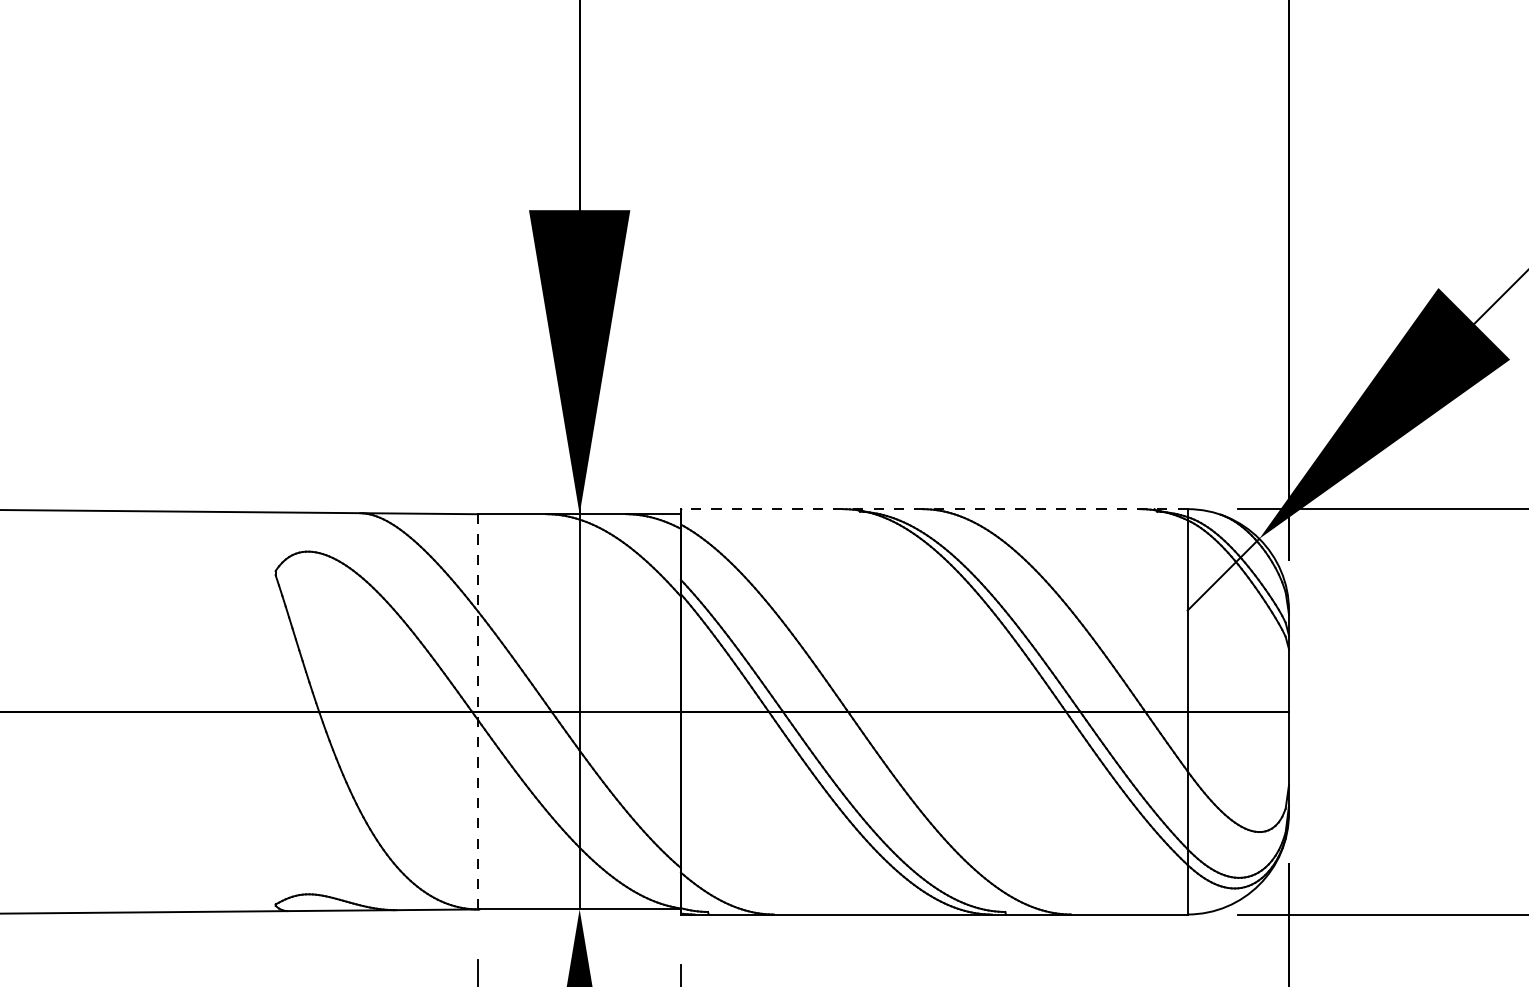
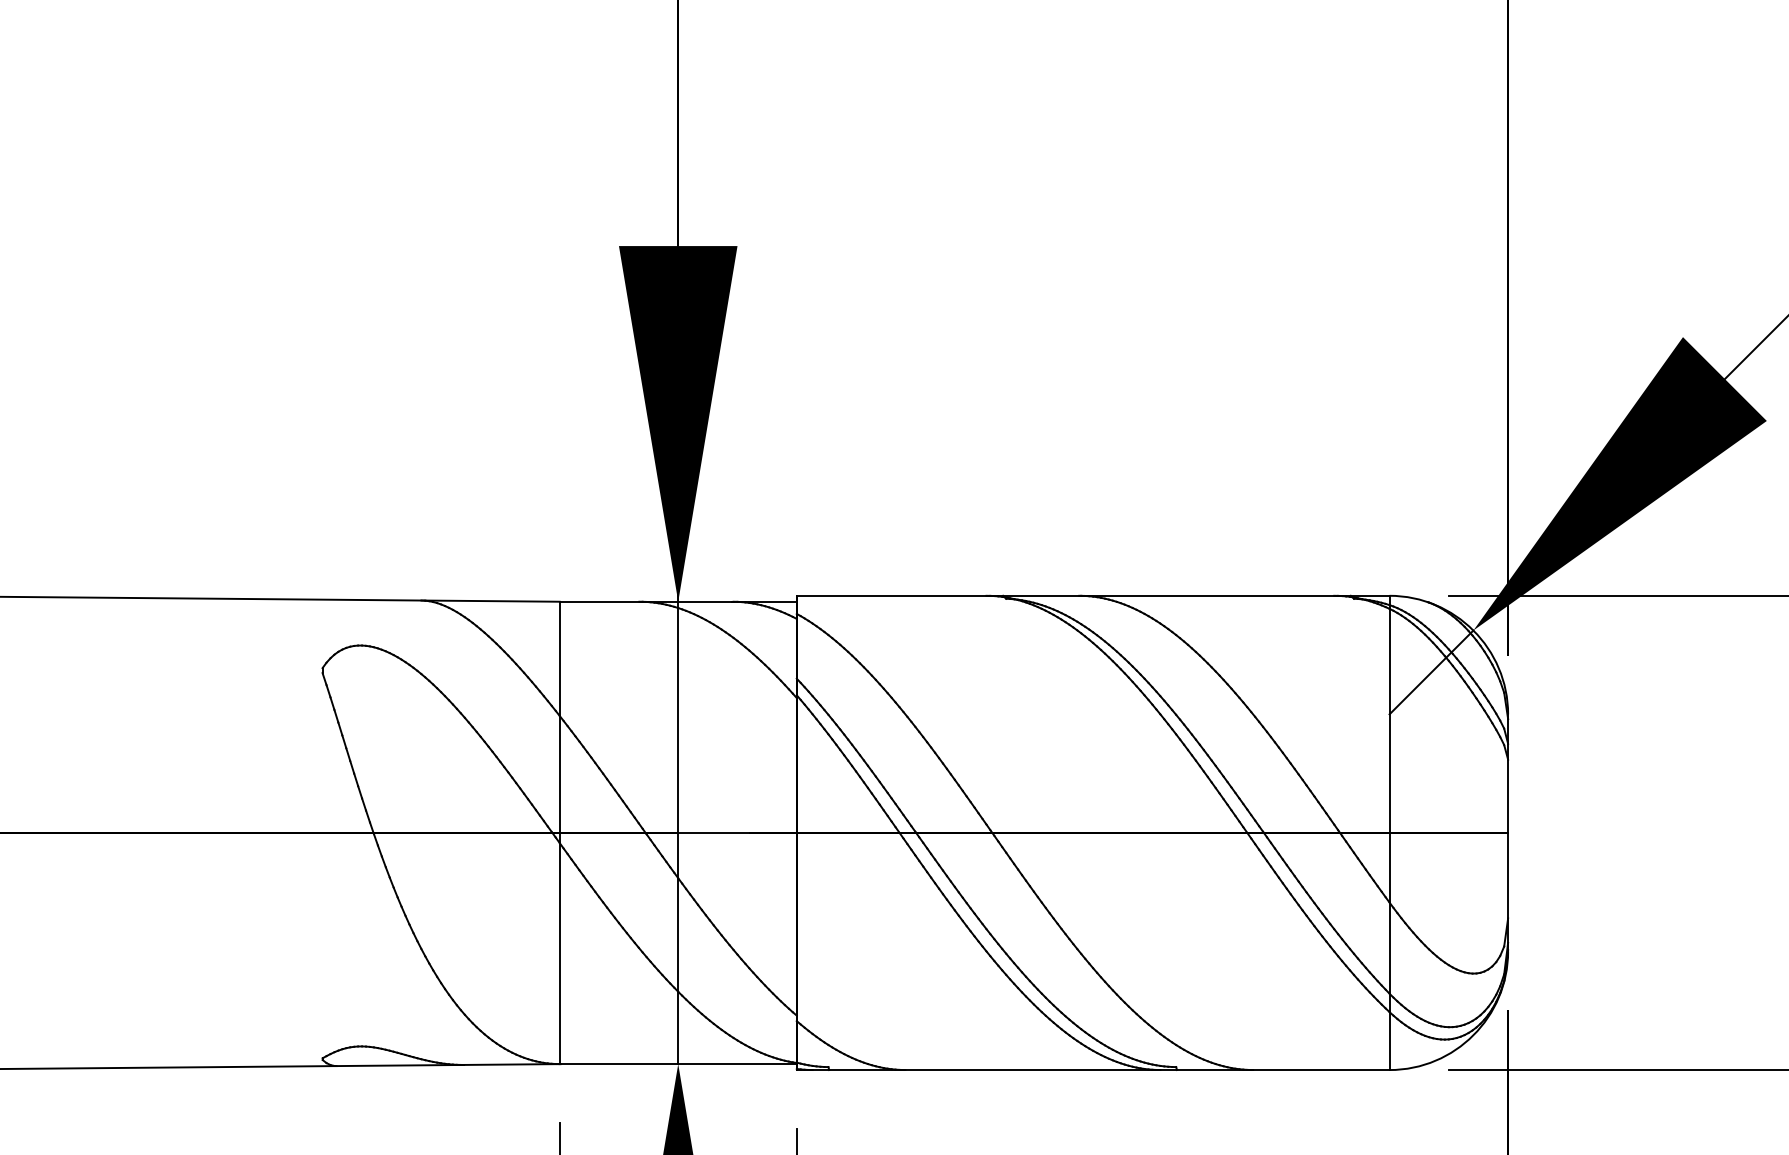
line: (933, 509) -> (1092, 596), dashed -> solid
line: (478, 711) -> (559, 832), dashed -> solid

